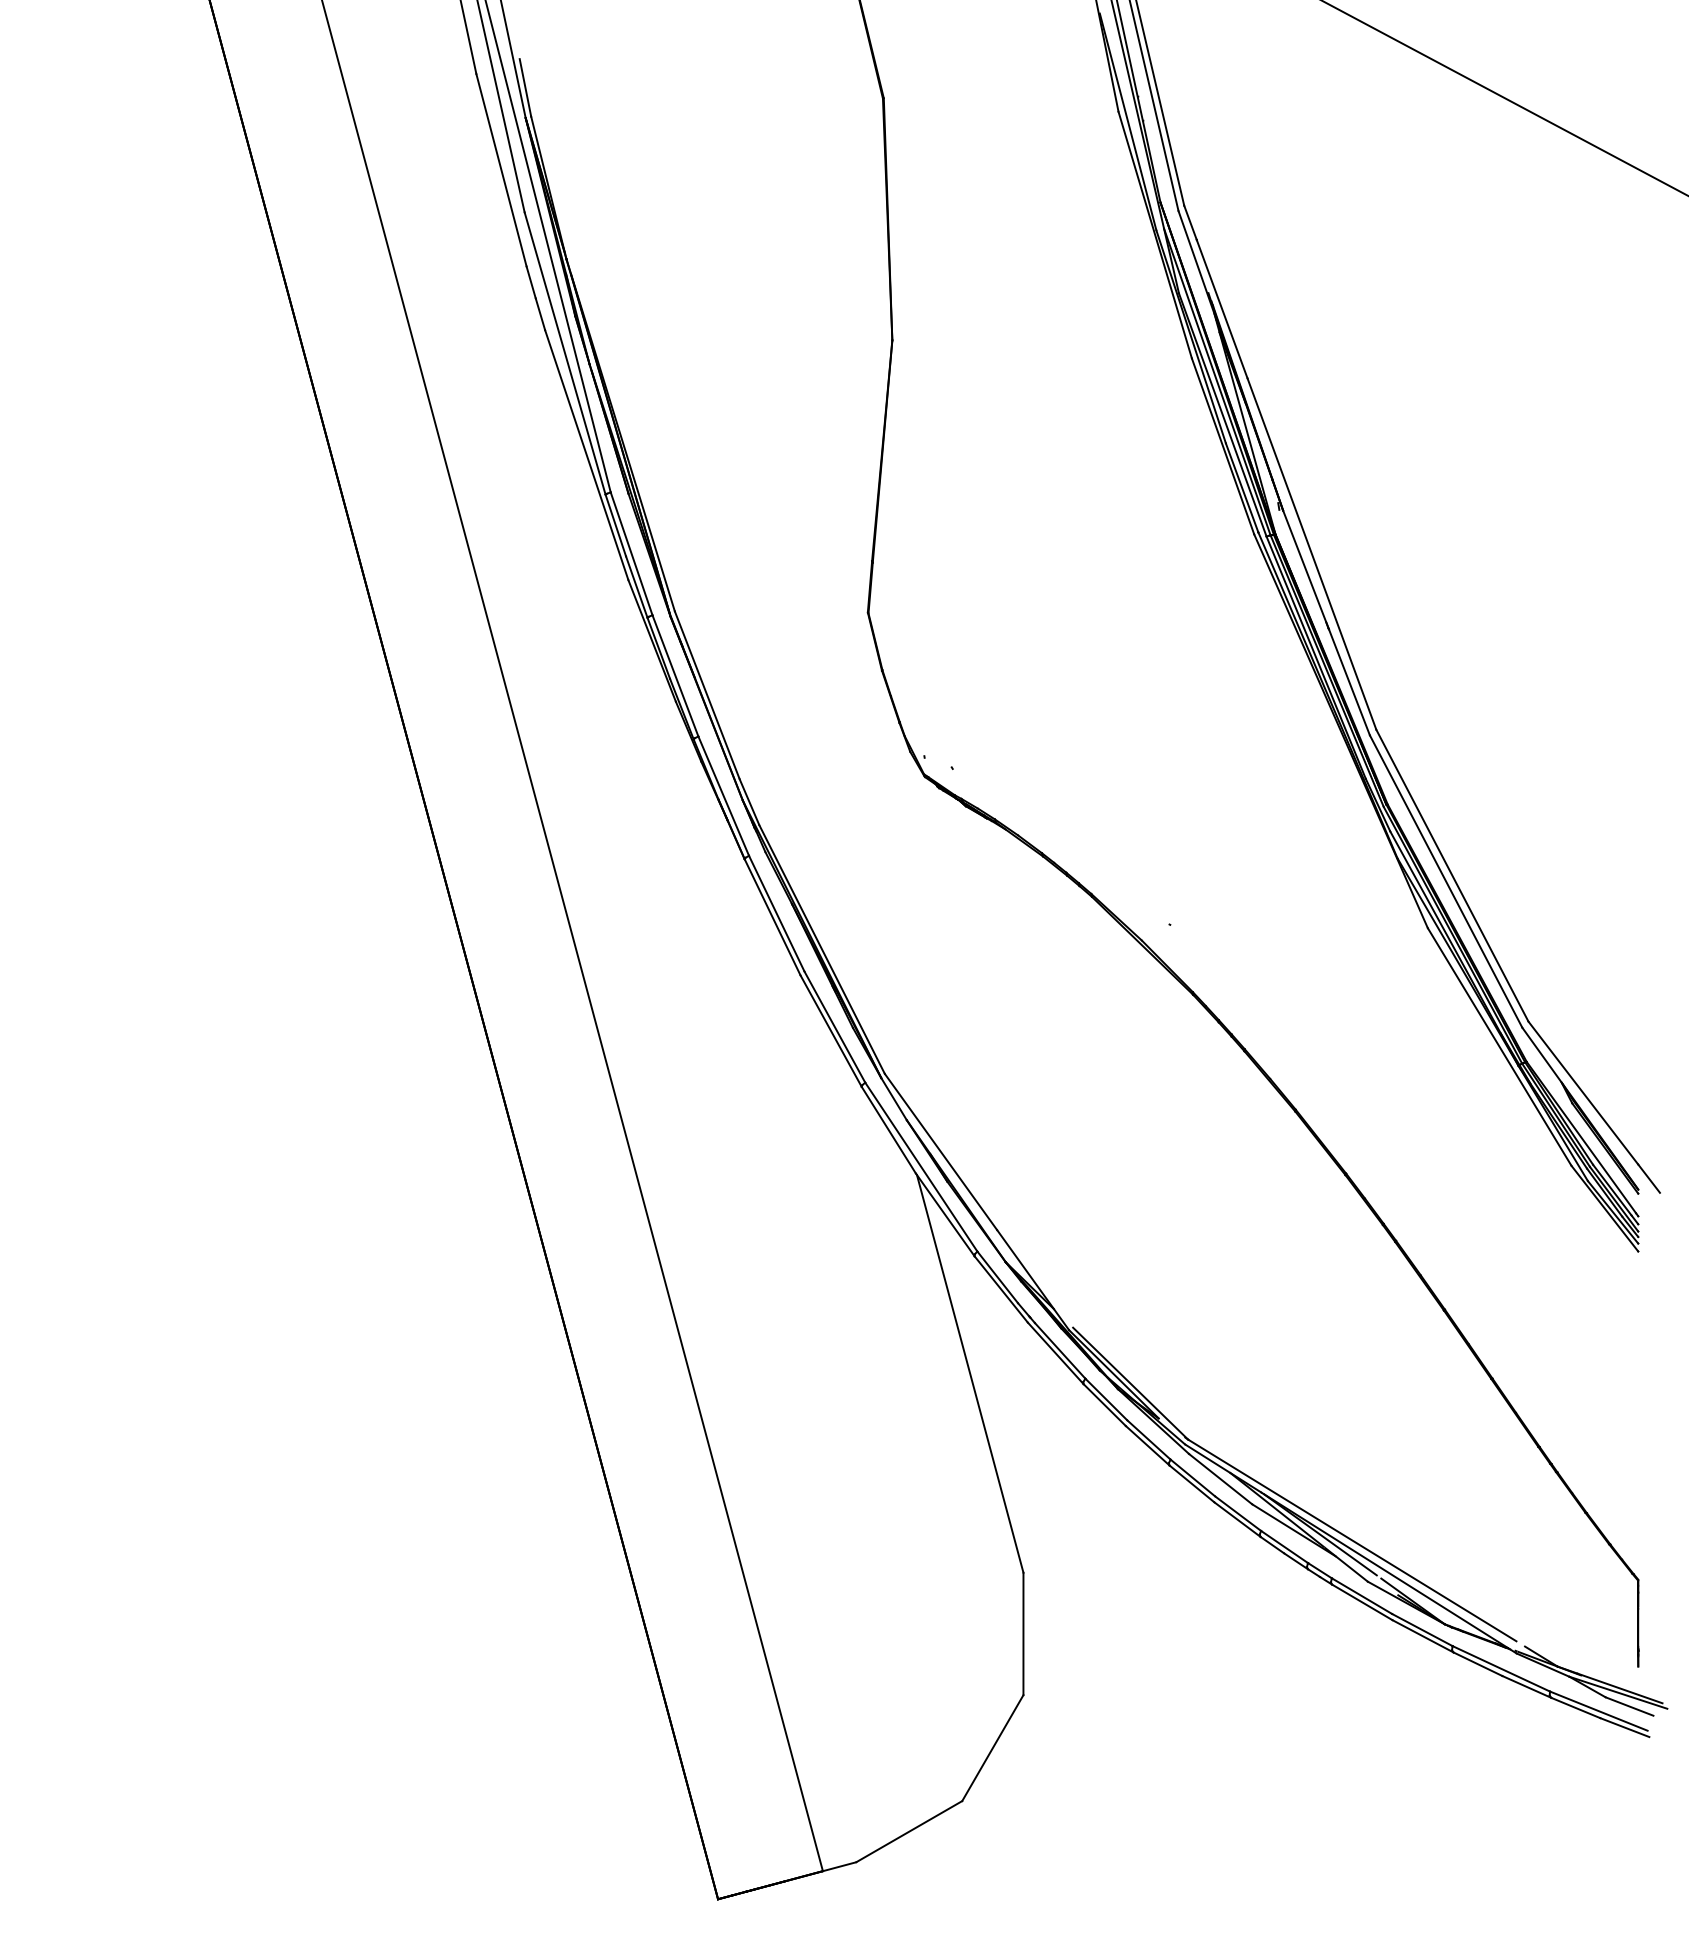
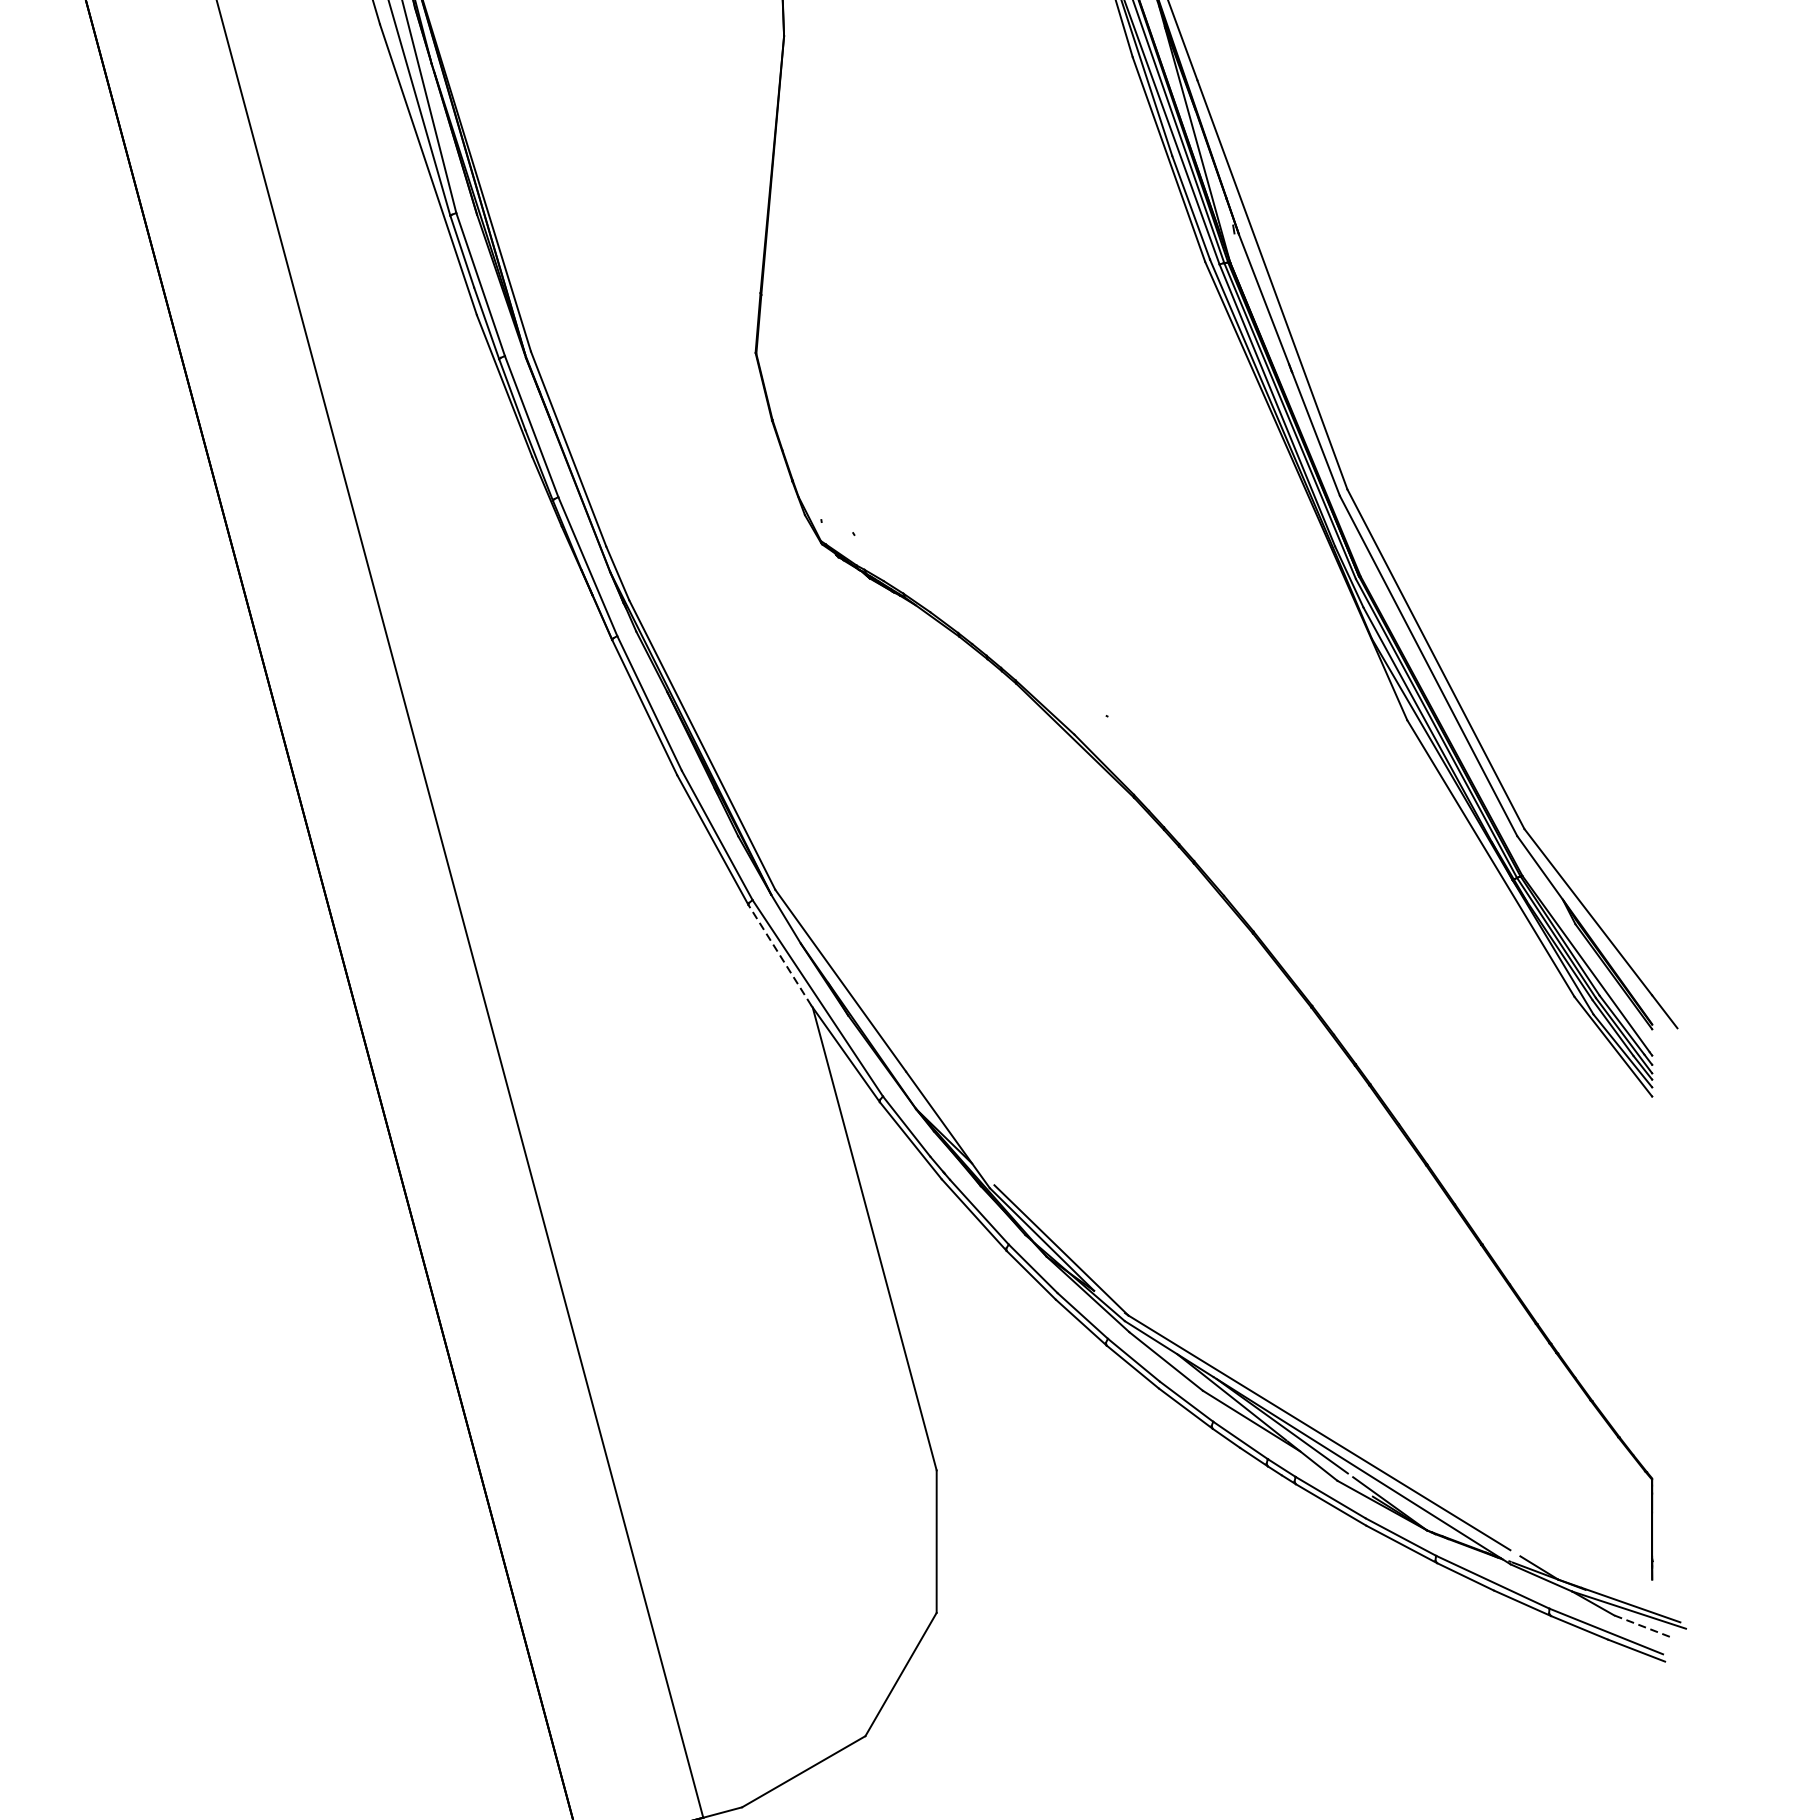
line: (888, 1129) -> (779, 954), solid -> dashed
line: (1629, 1706) -> (1641, 1626), solid -> dashed

